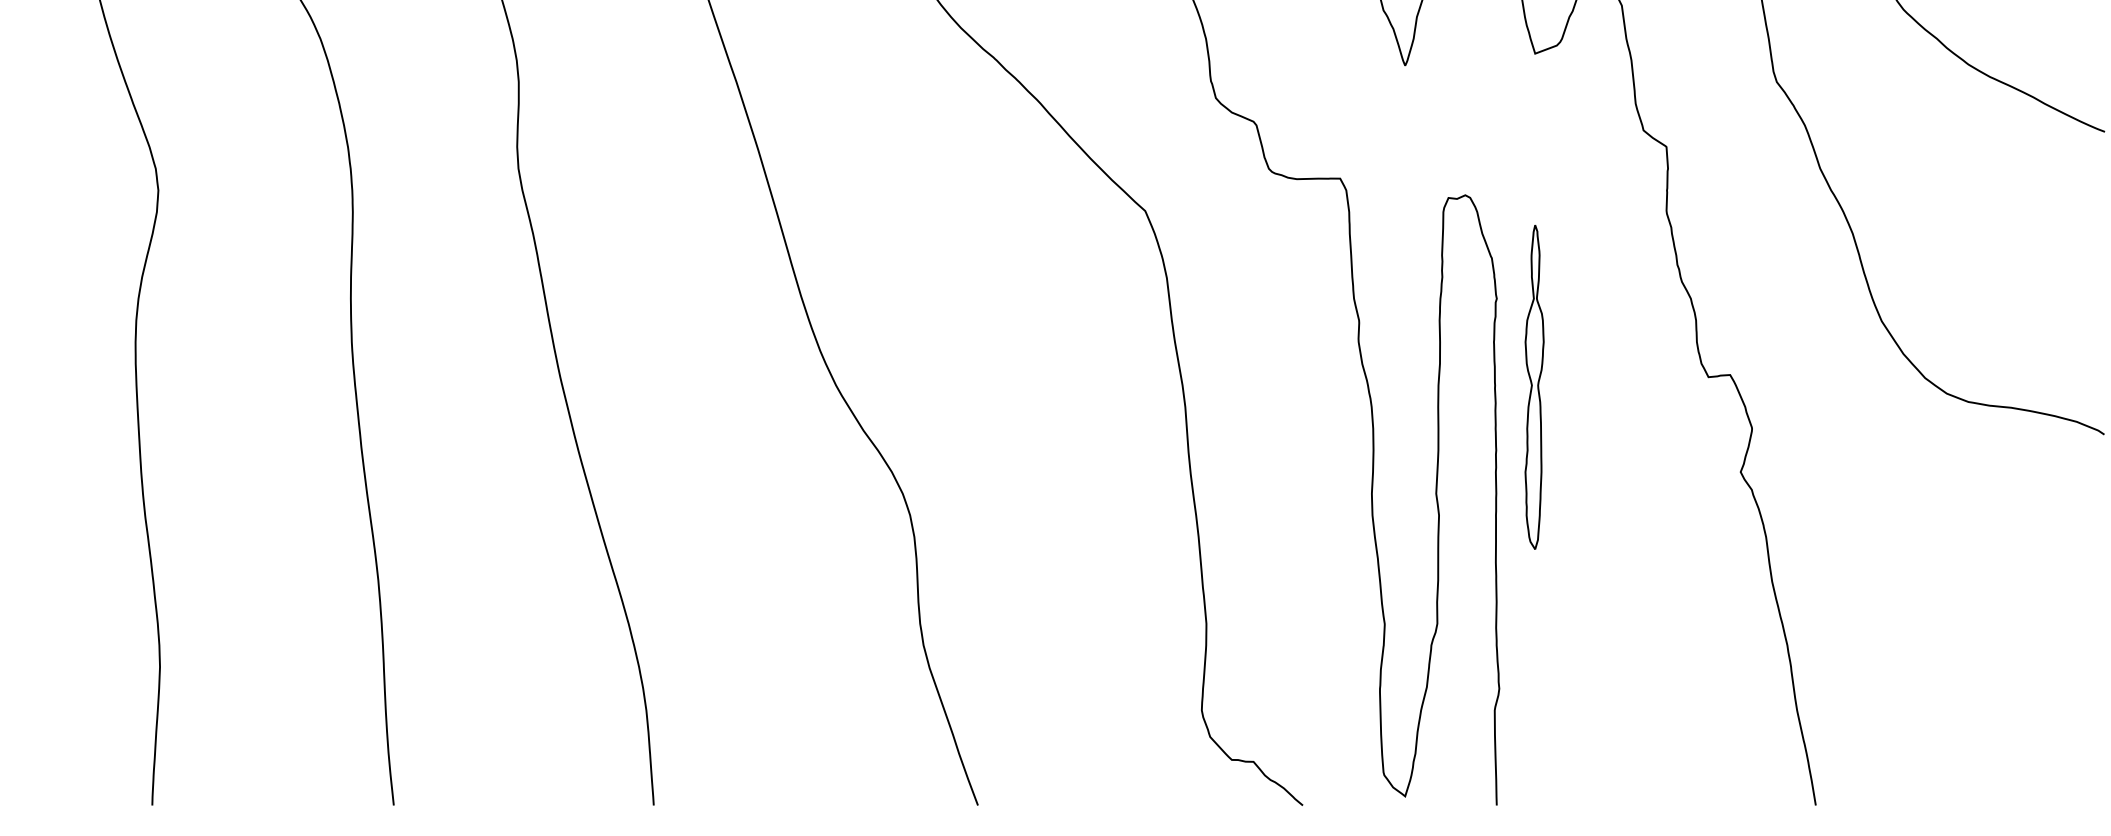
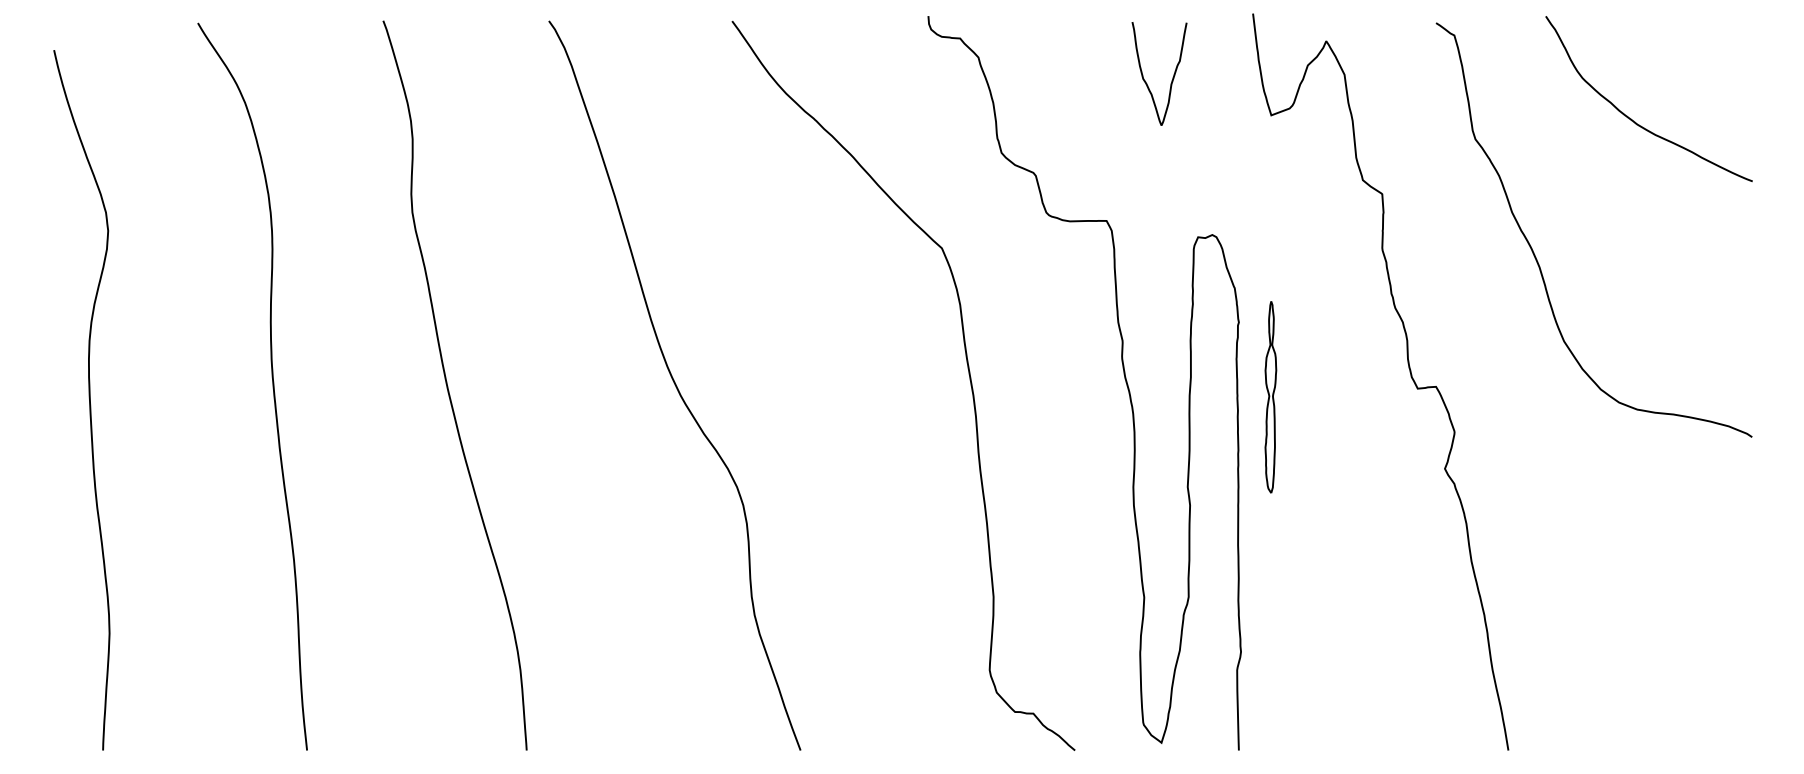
part: (1534, 387) -> (1270, 397), size x0.7

